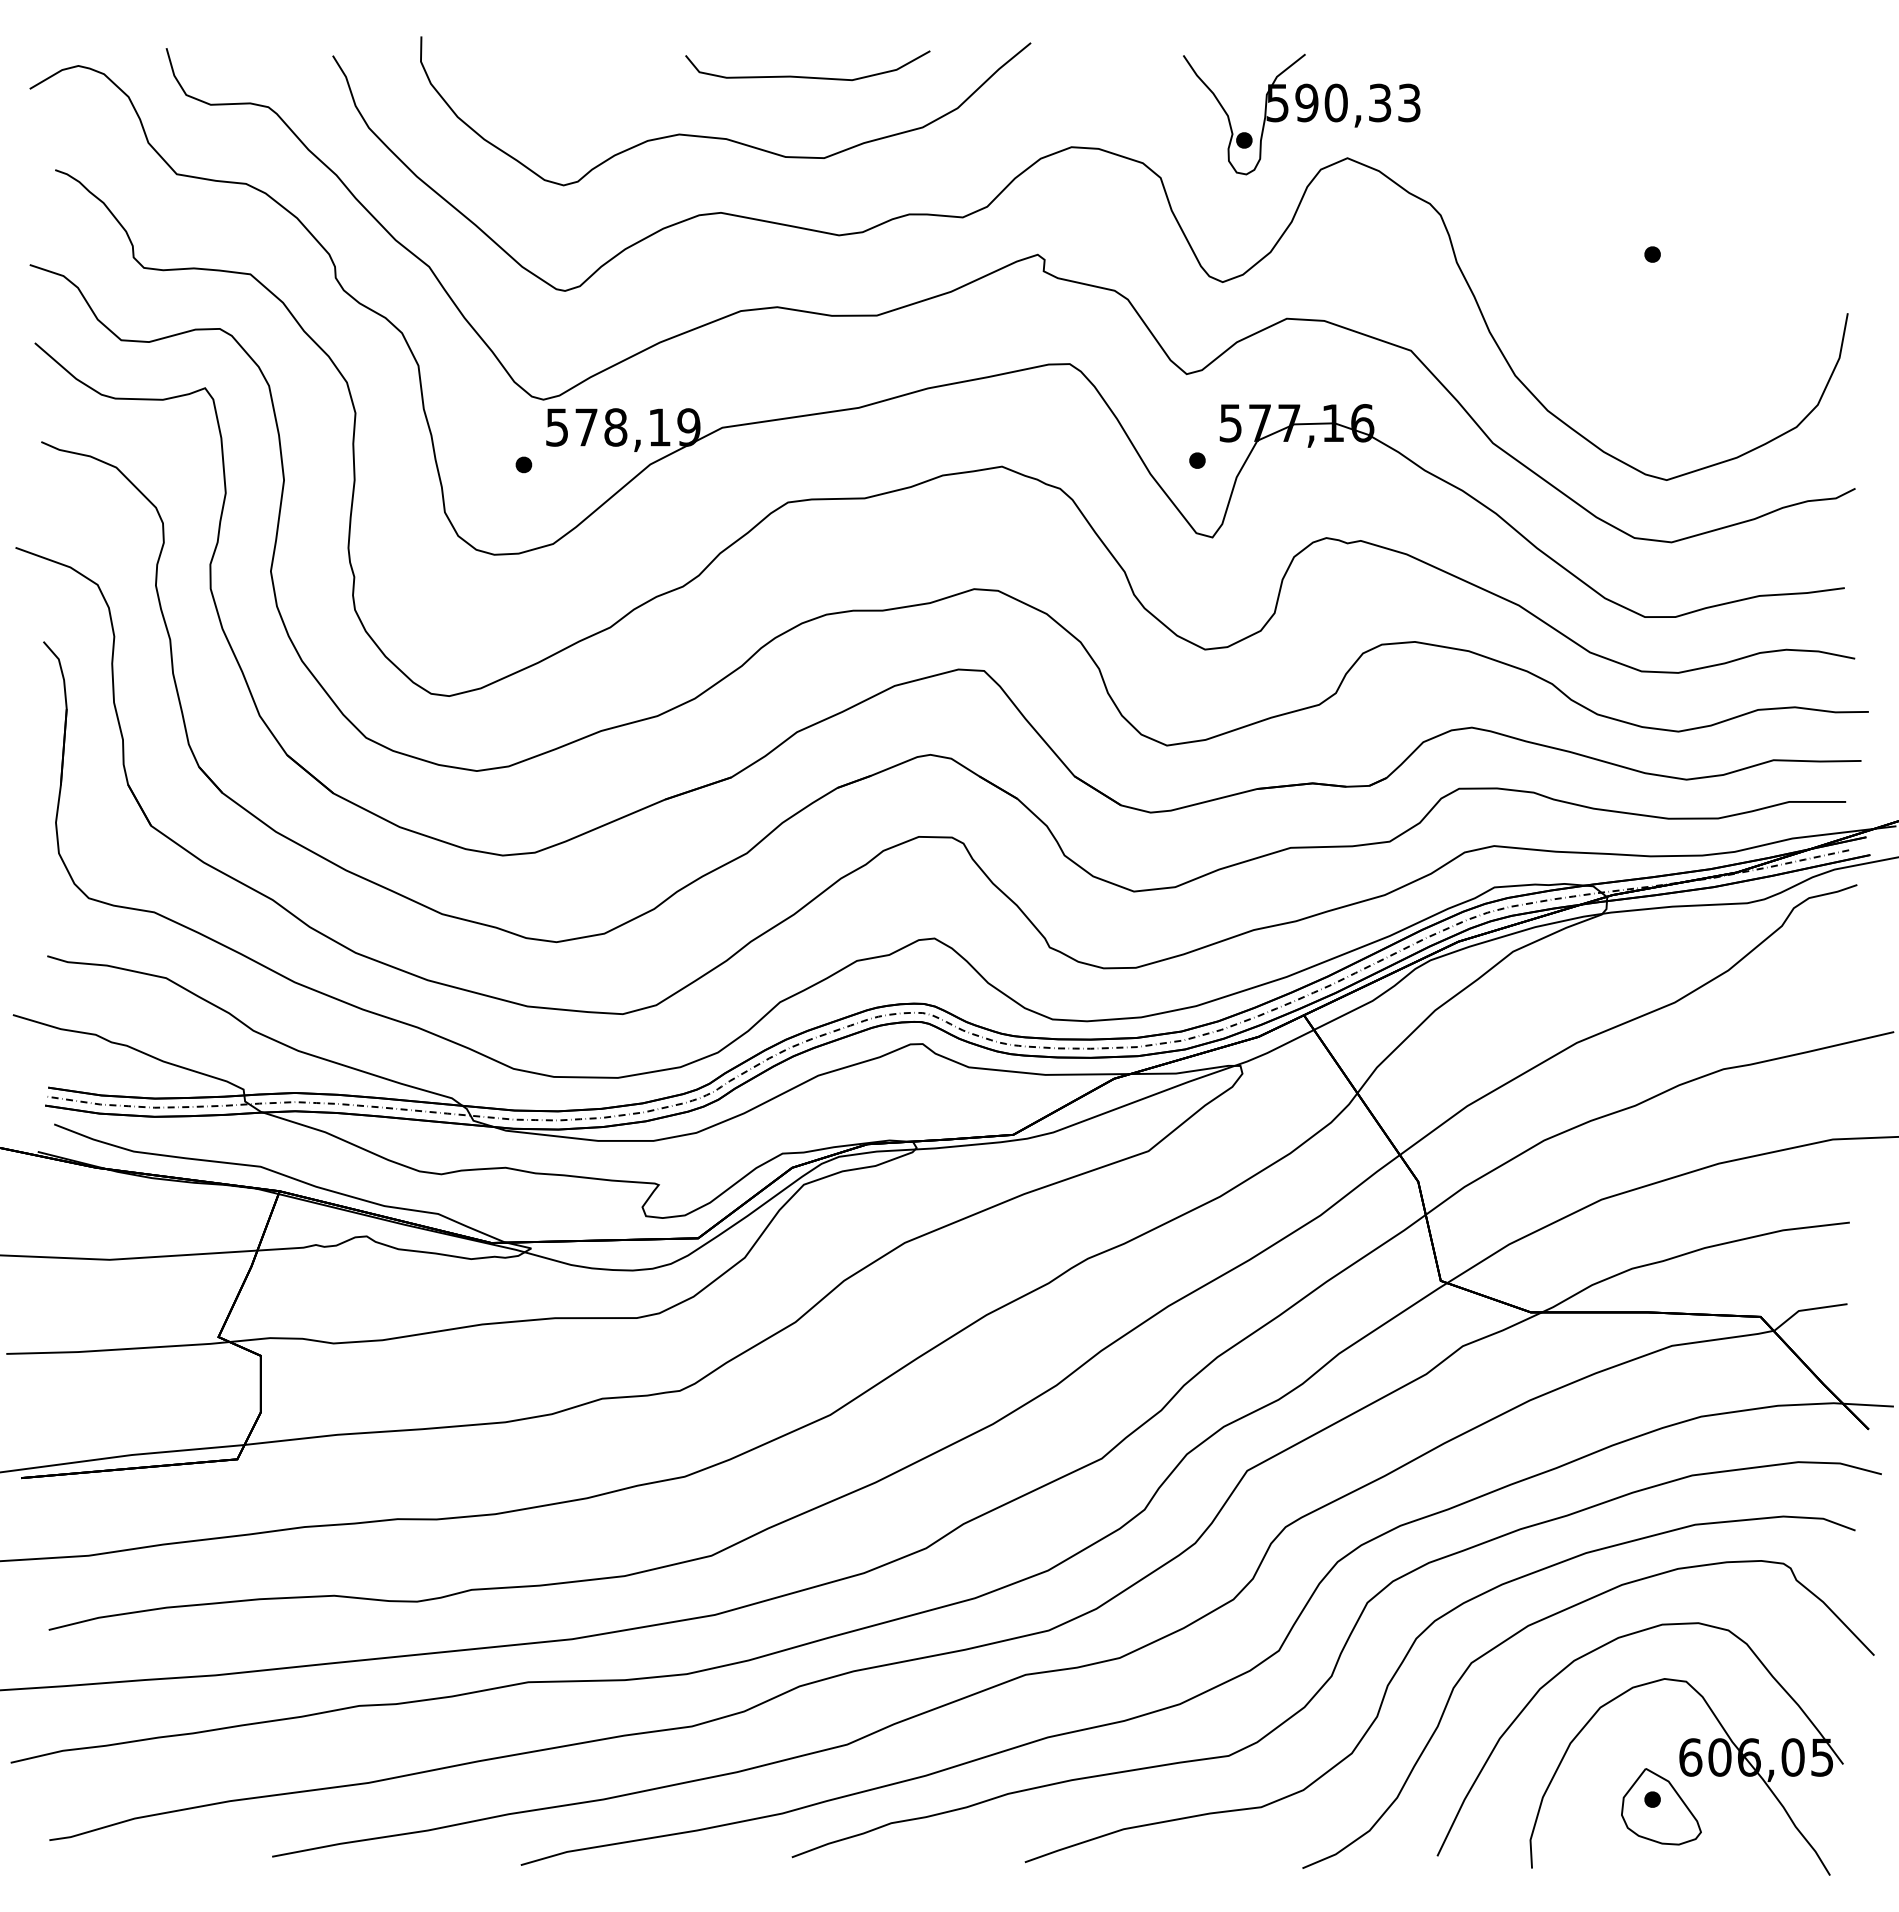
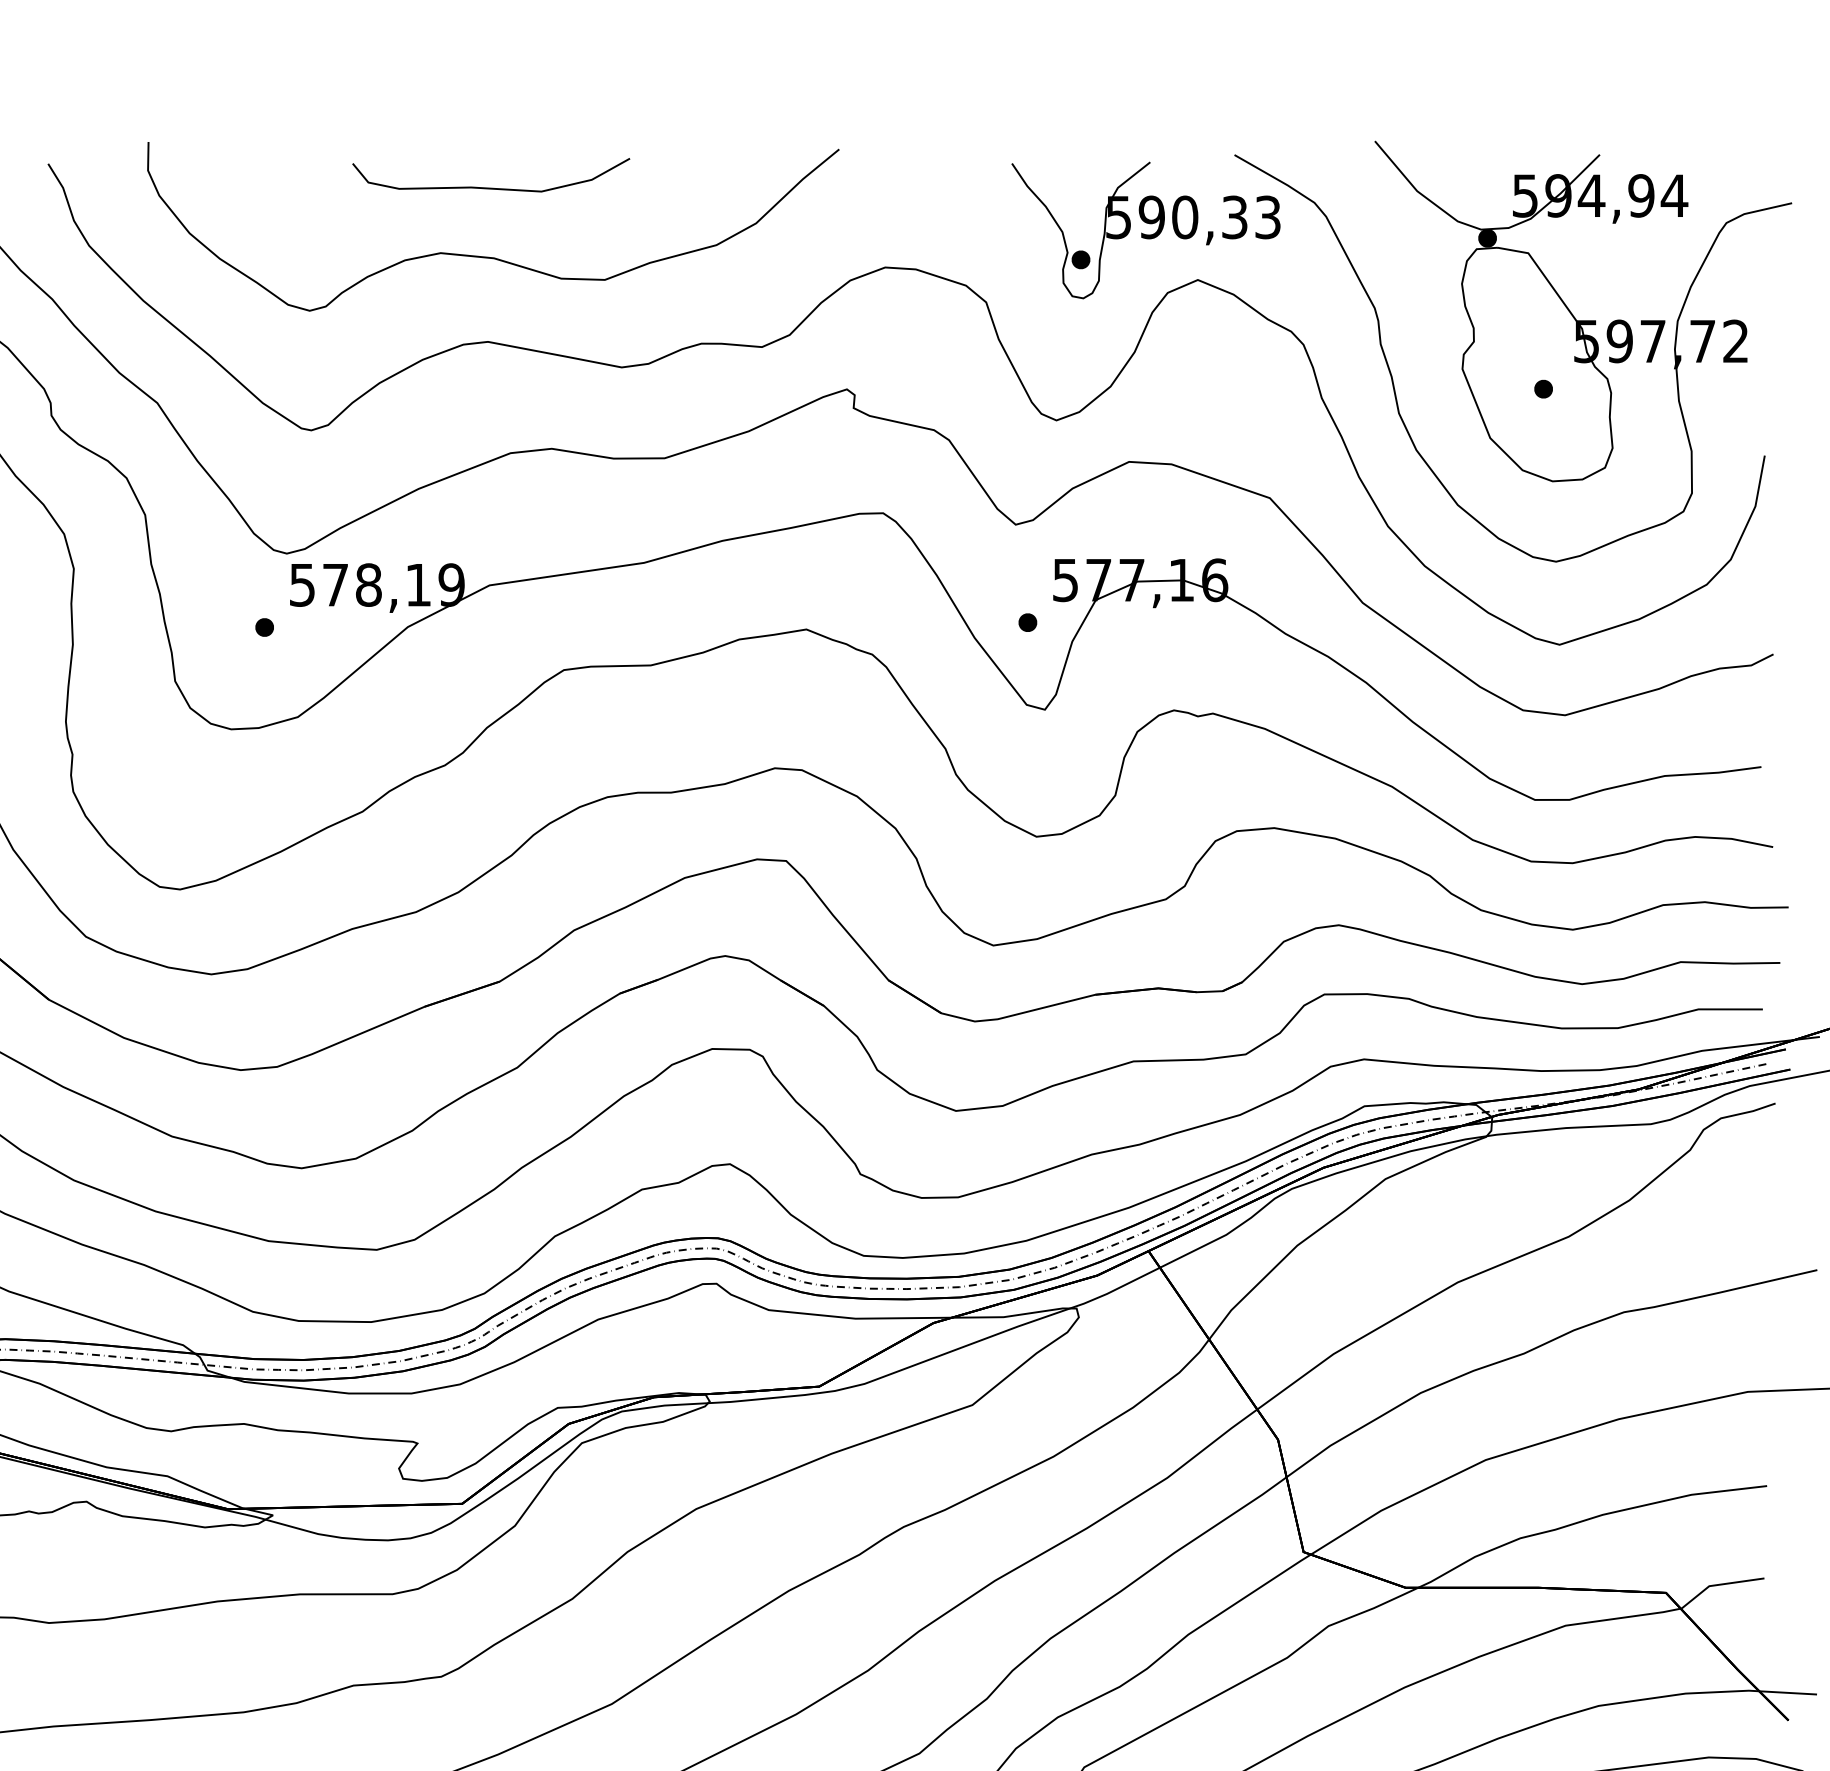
curve: (807, 76) -> (490, 187), moved
part: (1625, 221) -> (1512, 351), added

